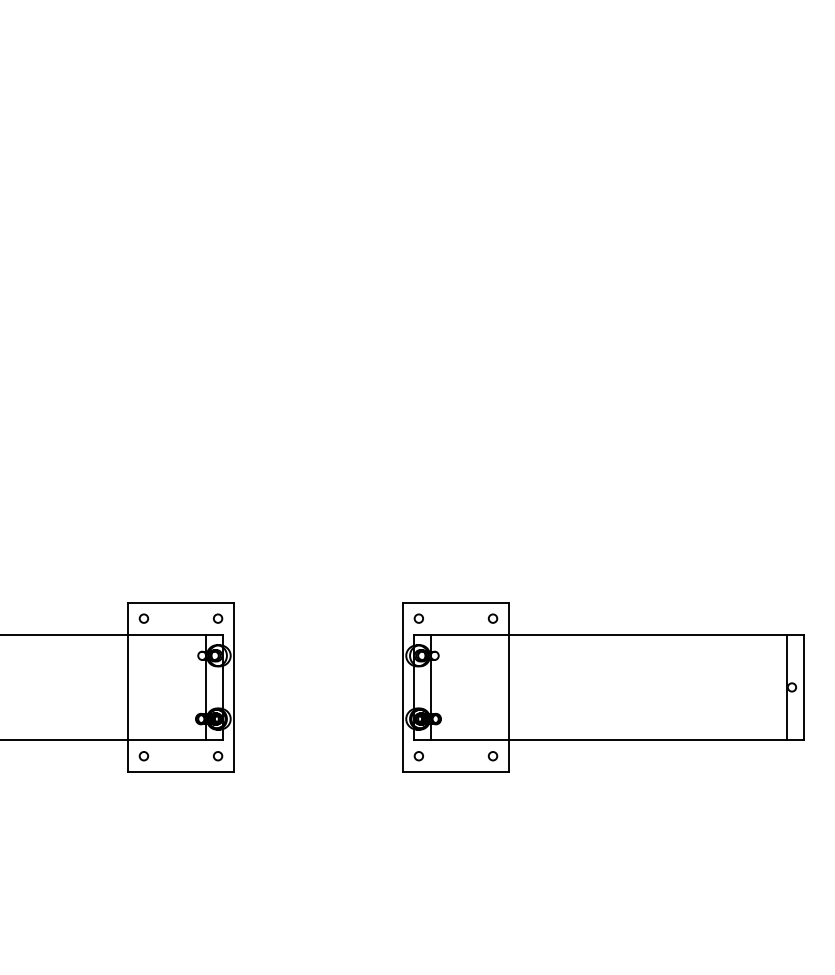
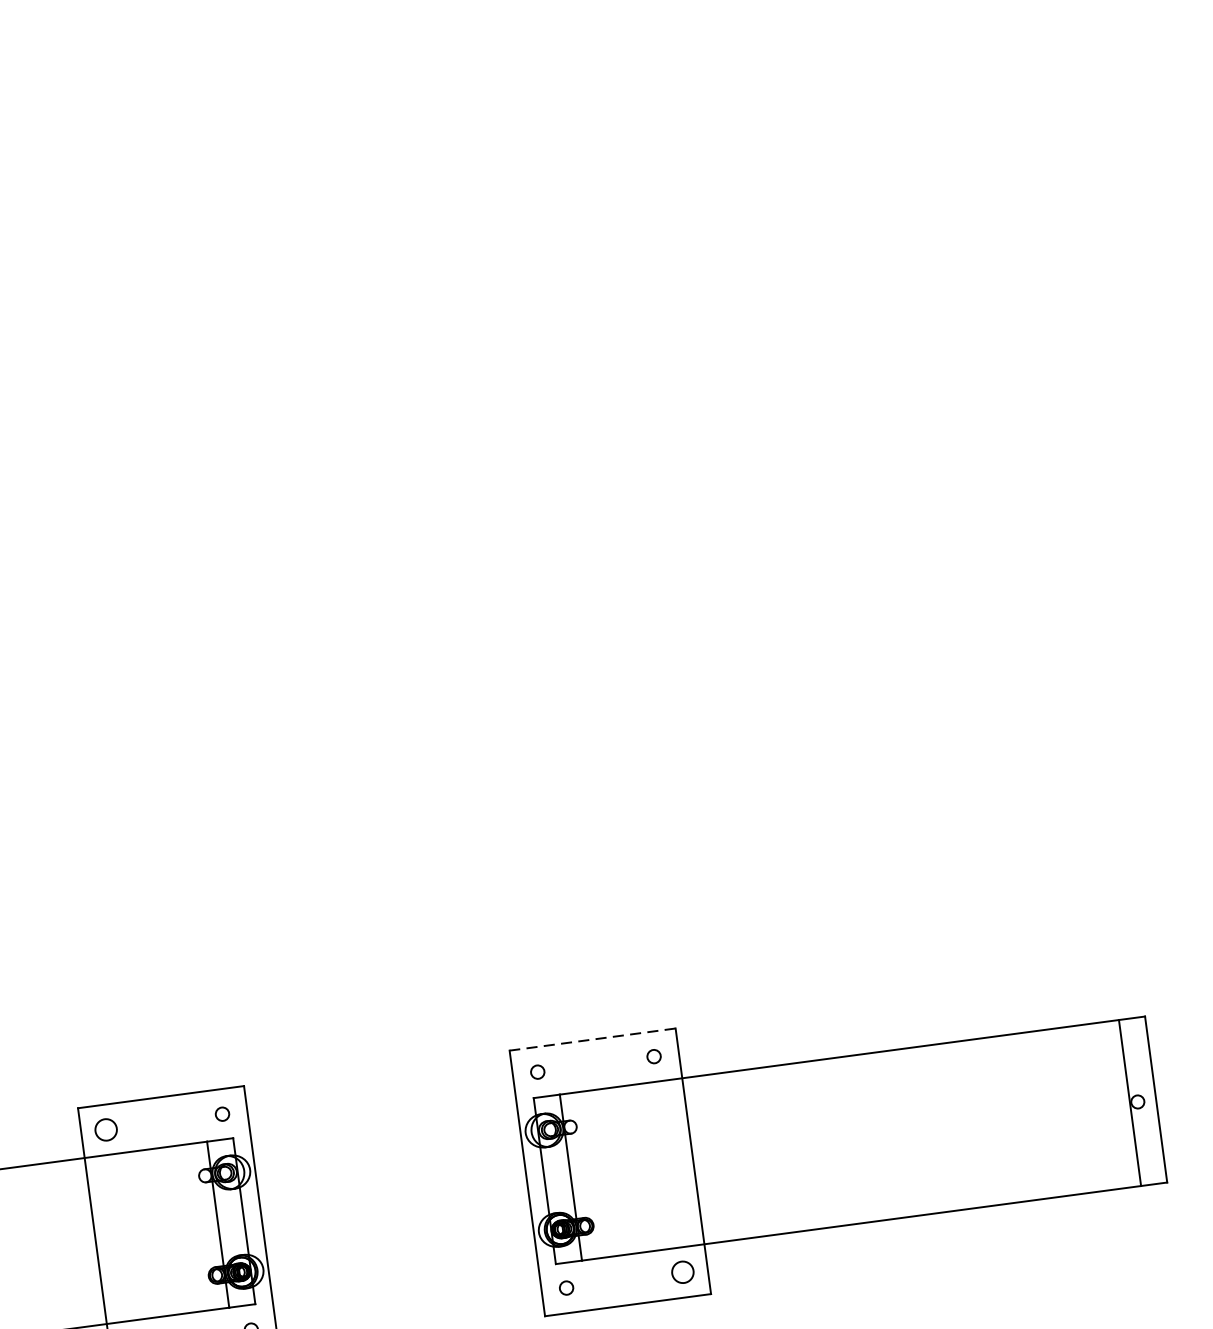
line: (455, 602) -> (591, 1039), solid -> dashed
circle: (143, 618) -> (105, 1129), size x1.6
circle: (492, 756) -> (682, 1273), size x1.6

